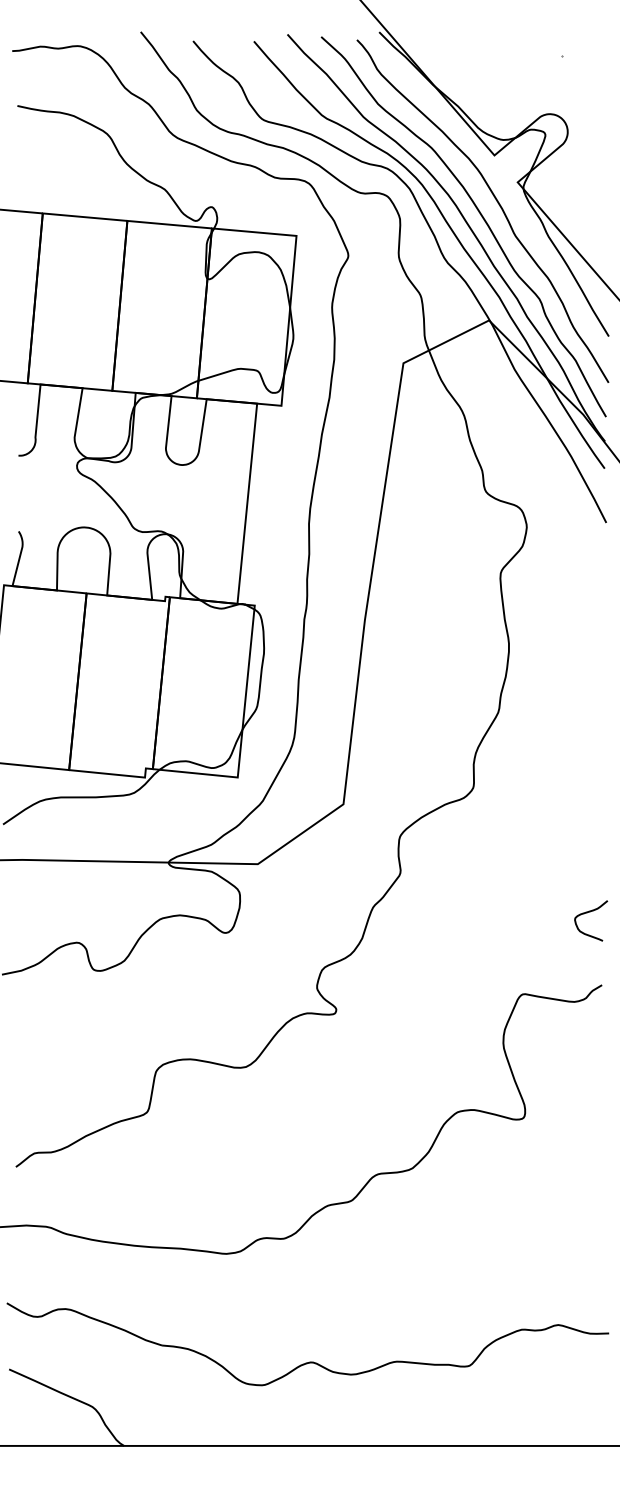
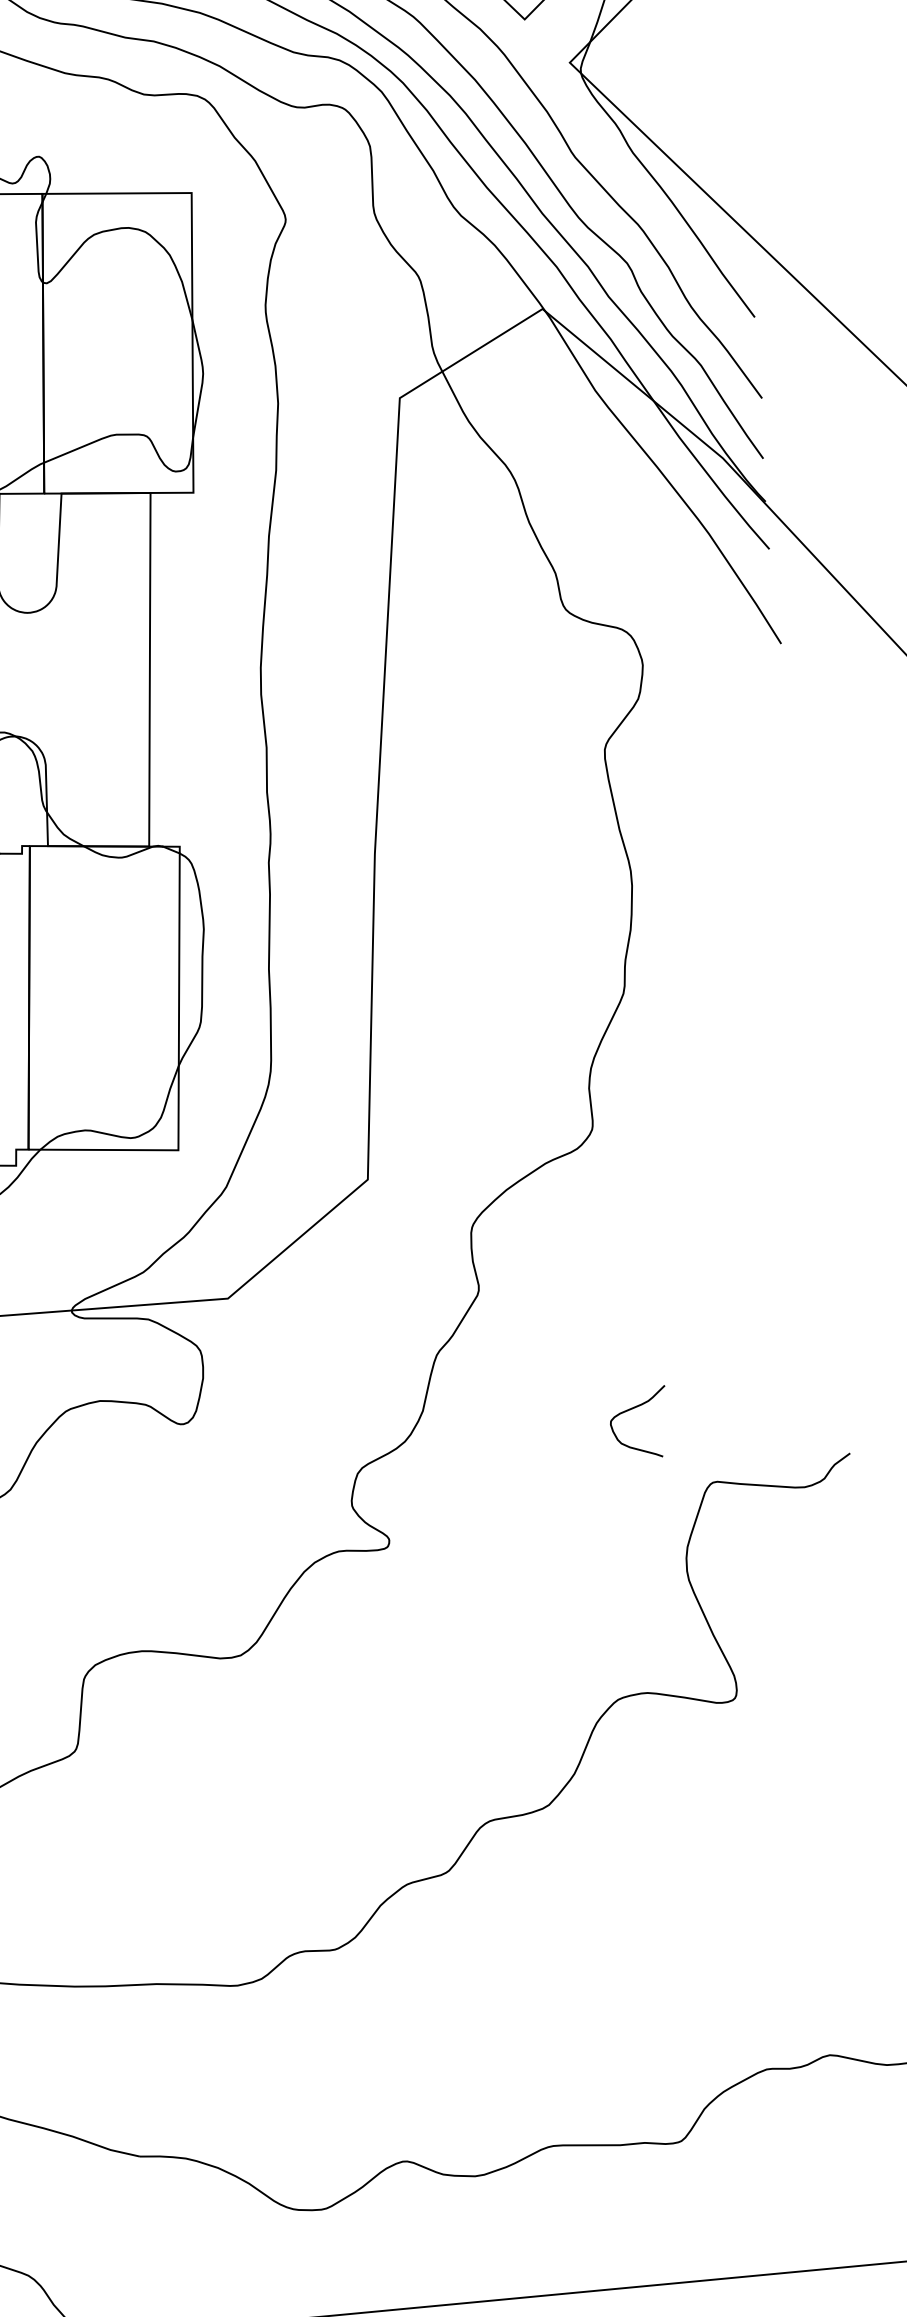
curve: (590, 912) -> (636, 1408), moved

